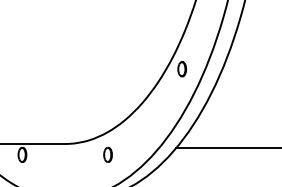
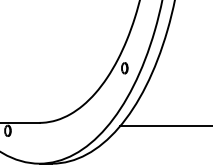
part: (107, 154) -> (70, 130), removed

